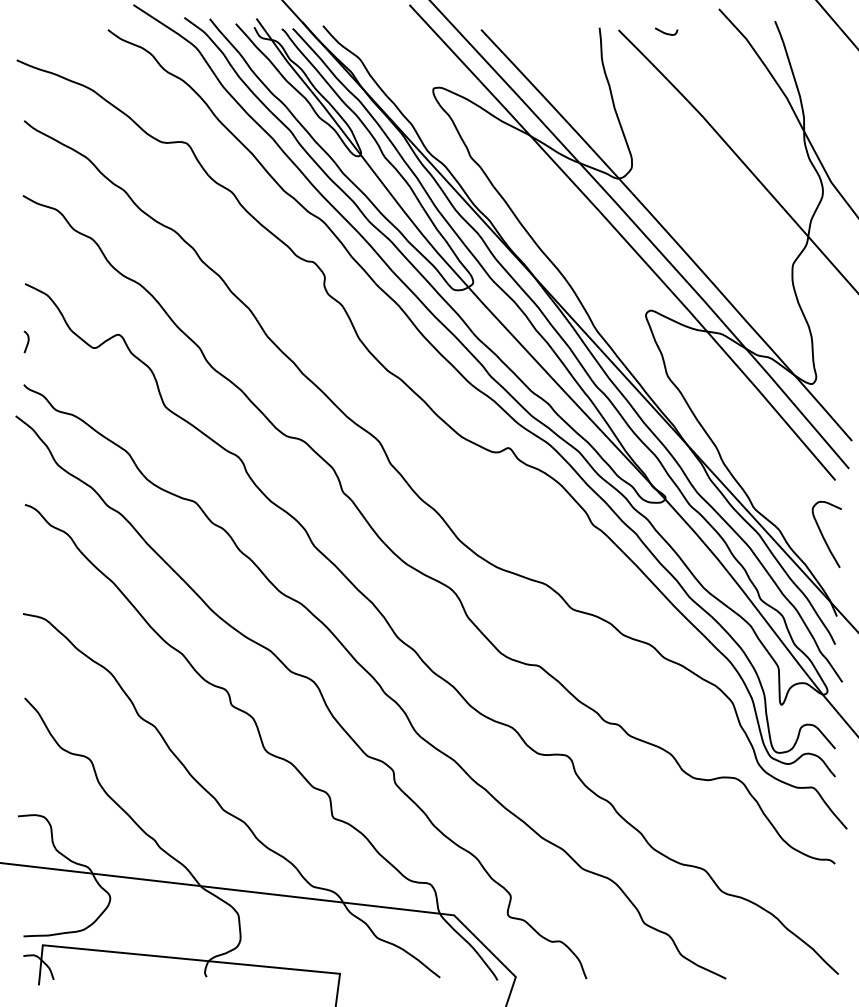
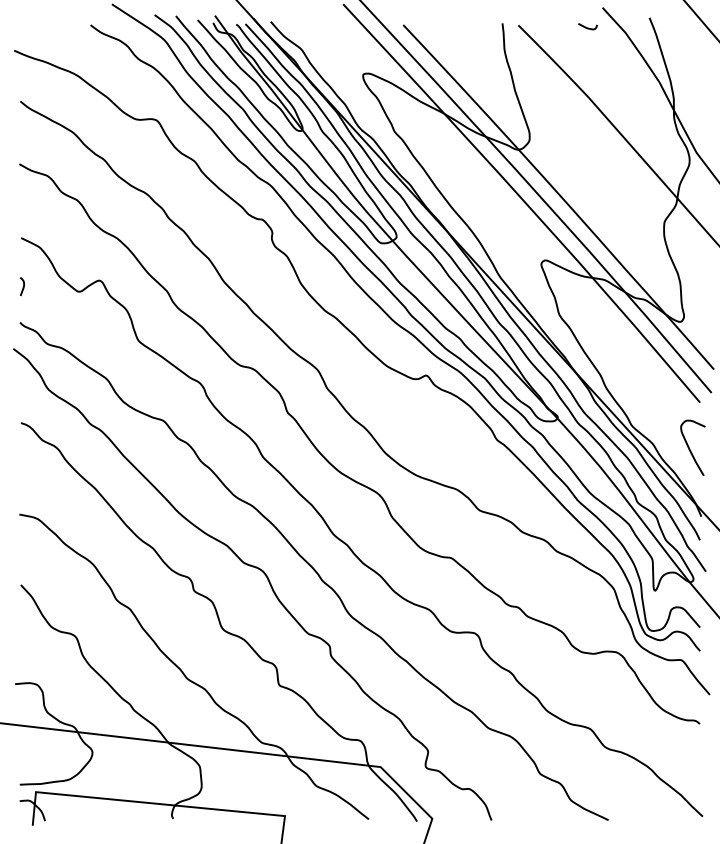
curve: (666, 32) -> (587, 27), moved

